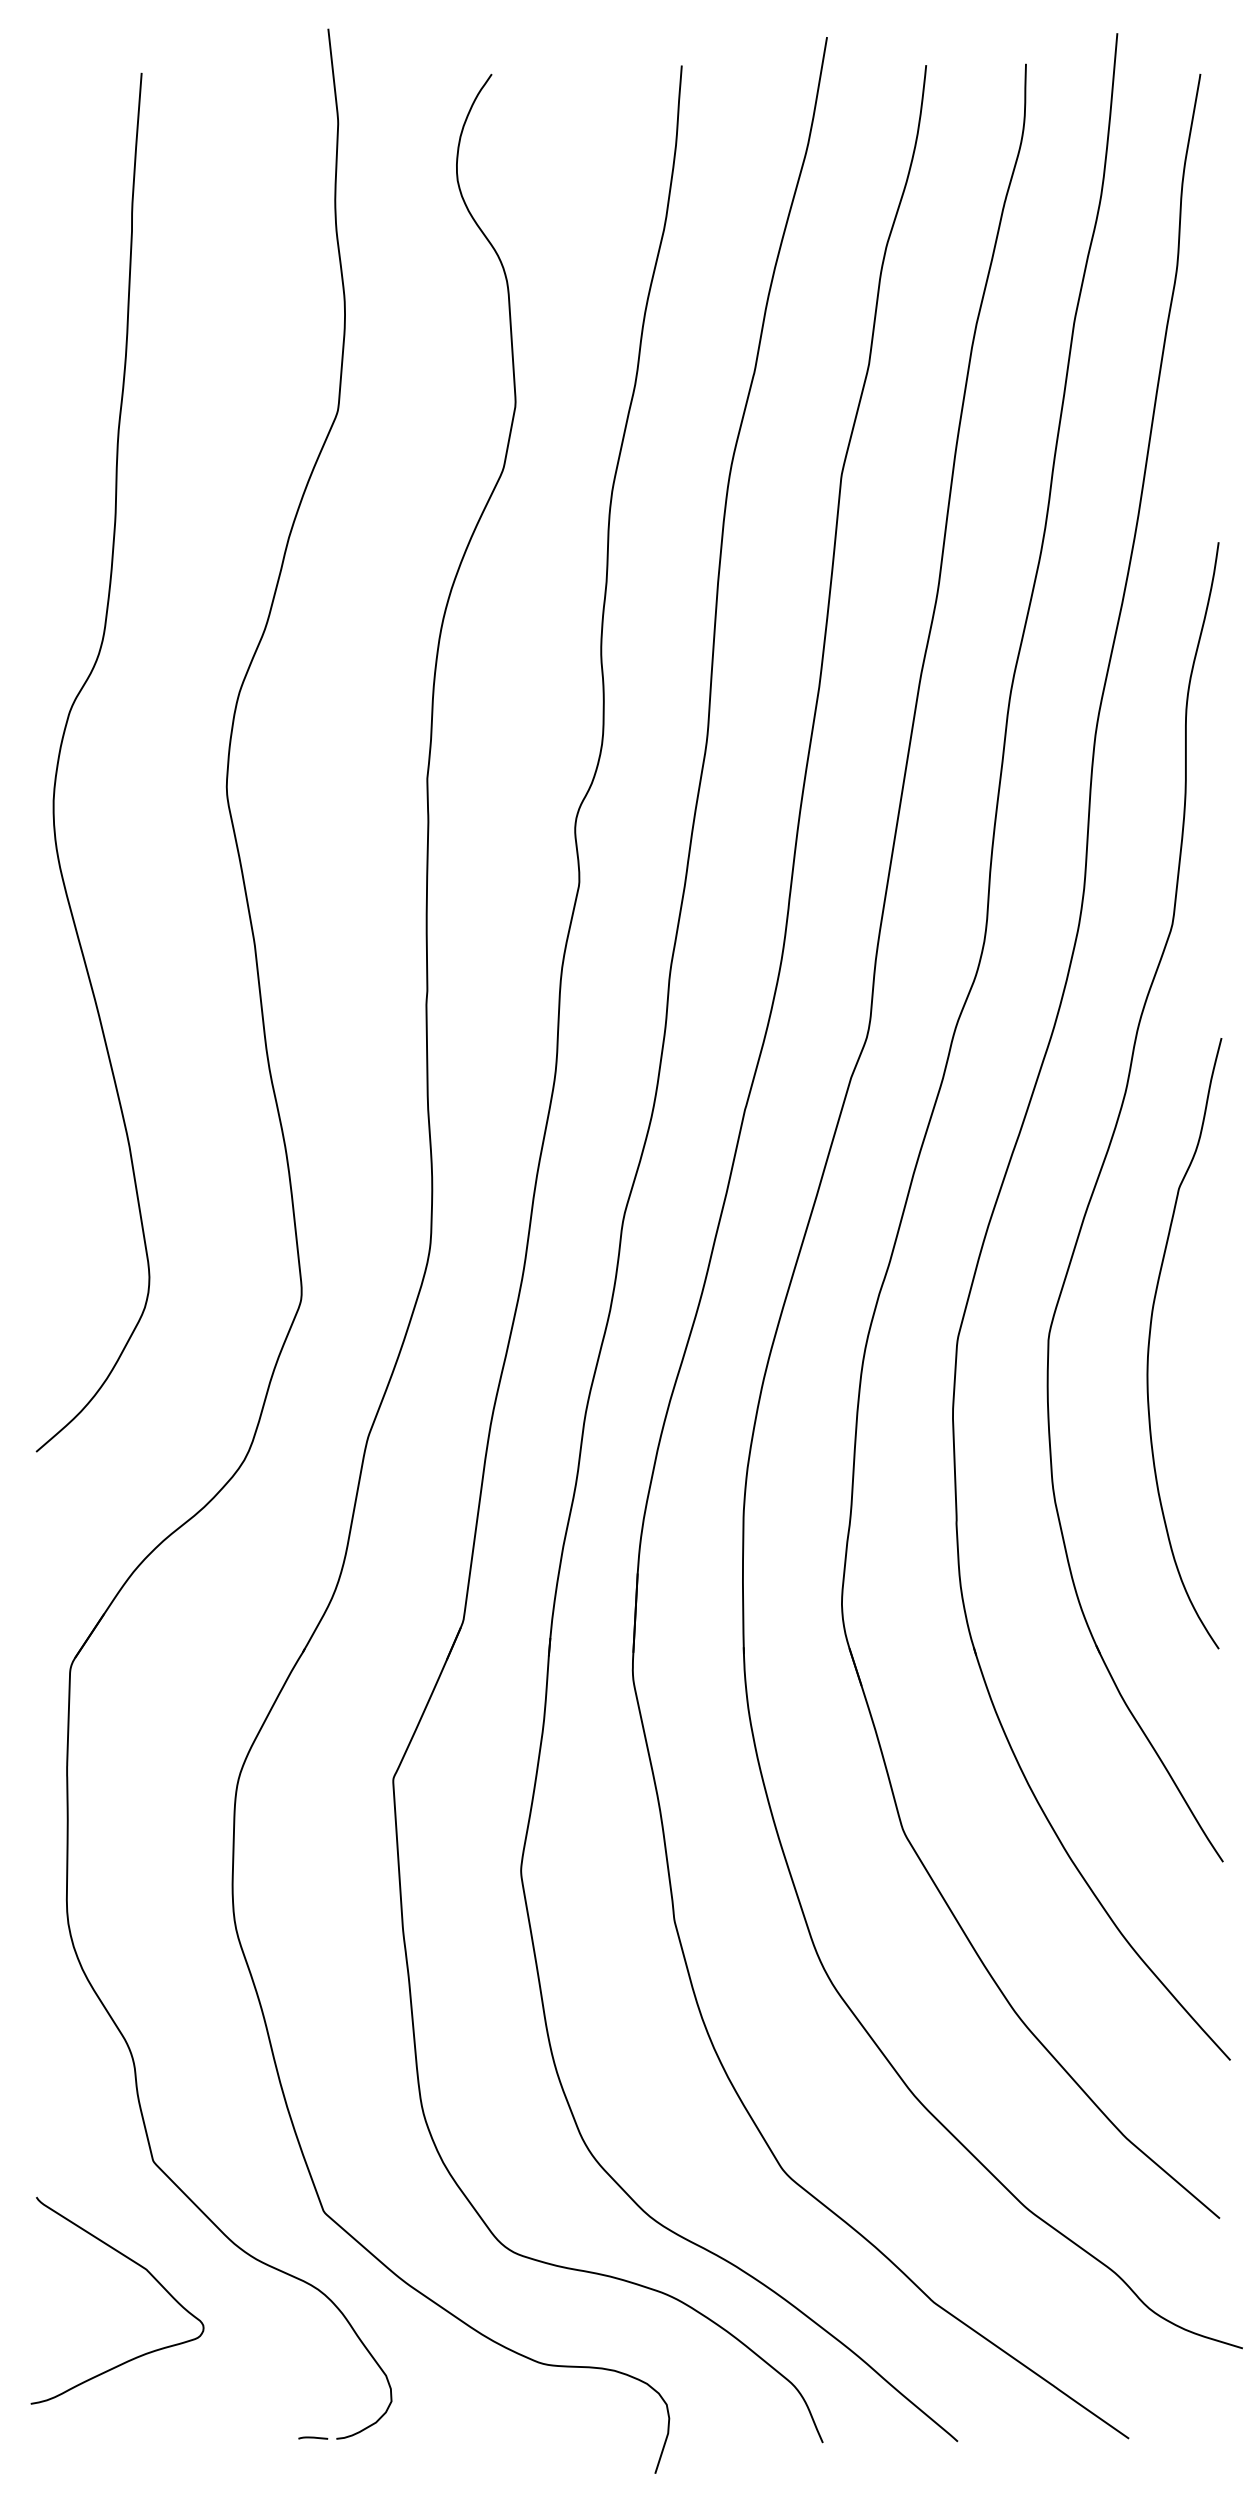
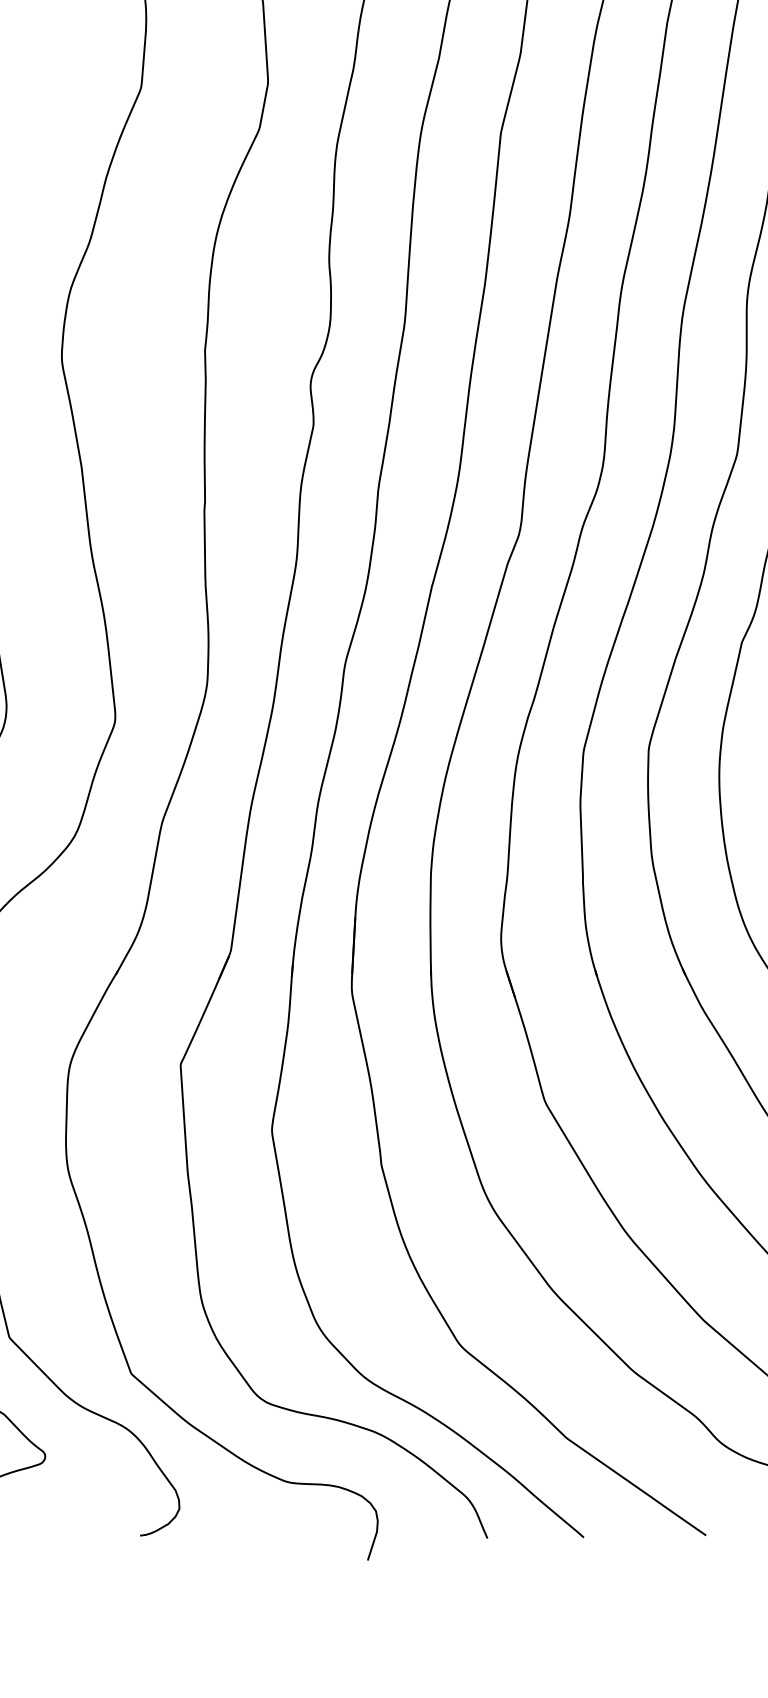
line: (313, 2437) -> (123, 1534), removed

